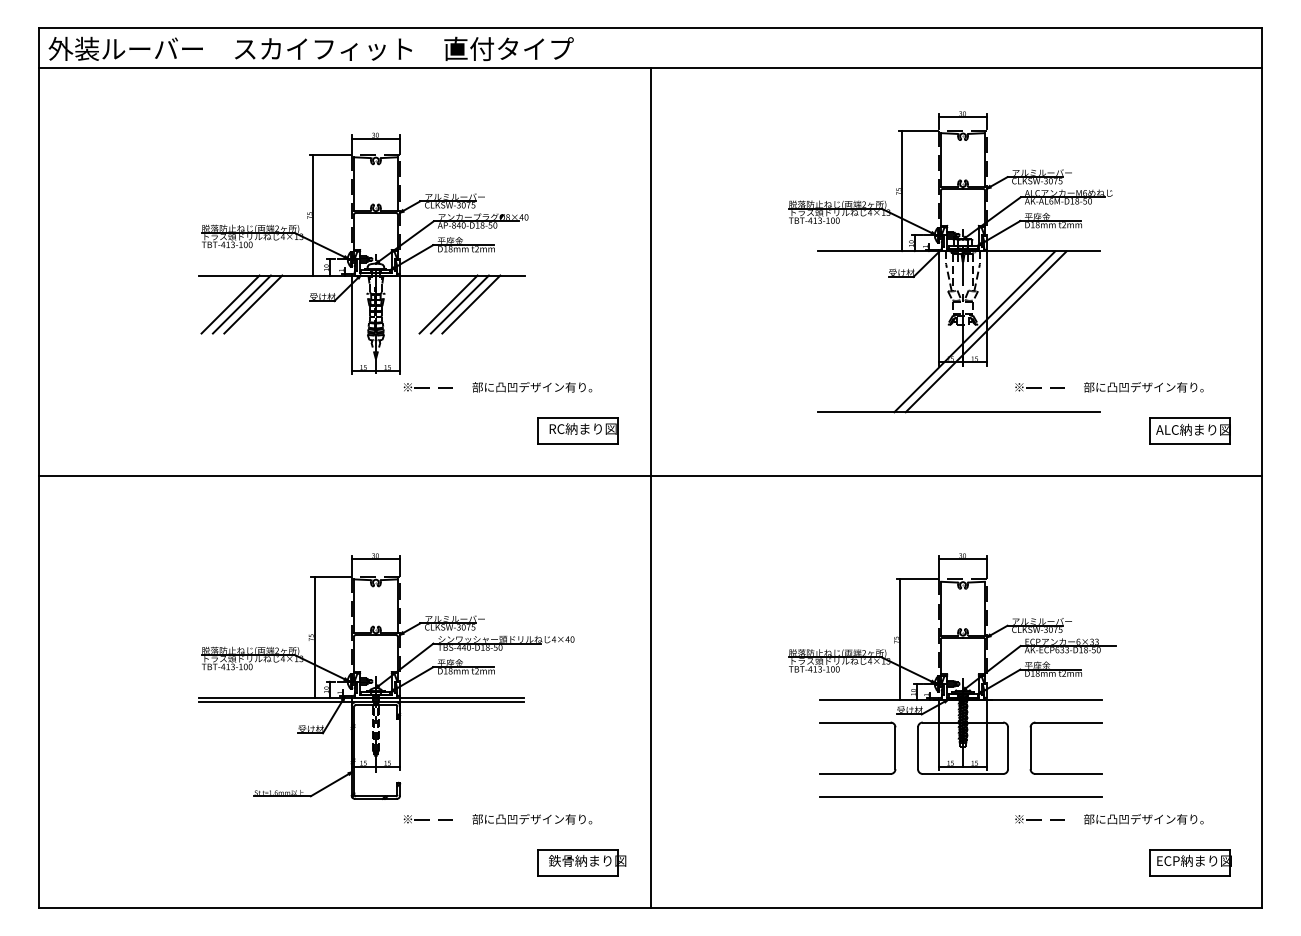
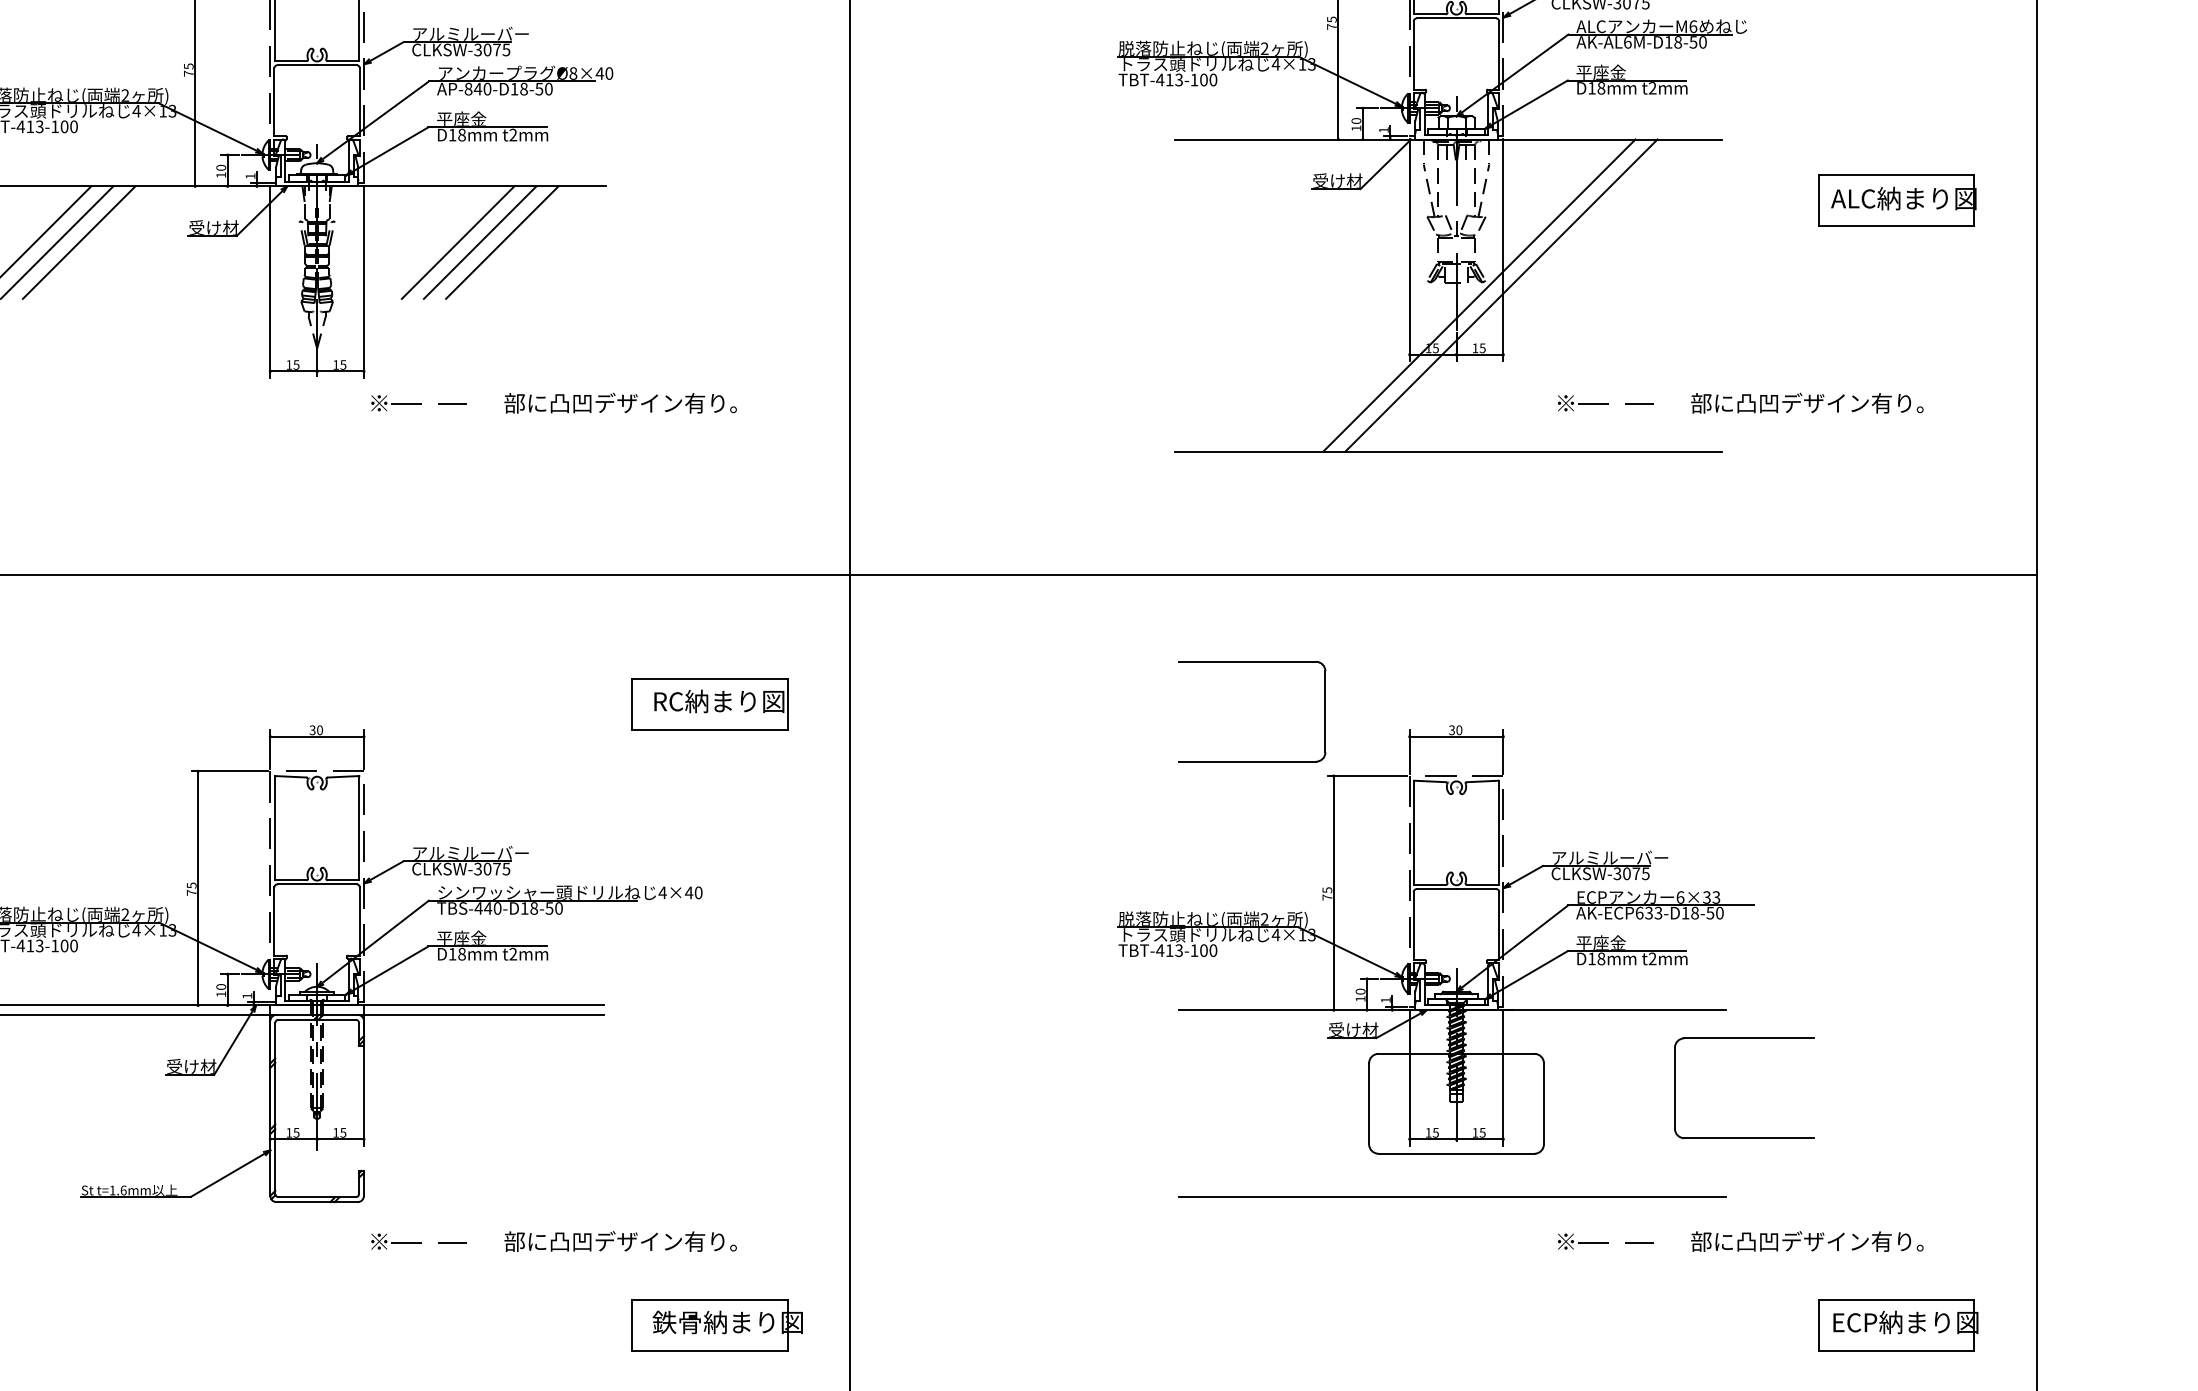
part: (577, 430) -> (708, 704), moved
part: (1189, 430) -> (1896, 199), moved
part: (857, 723) -> (1251, 663), moved
part: (1065, 723) -> (1742, 1040), moved

